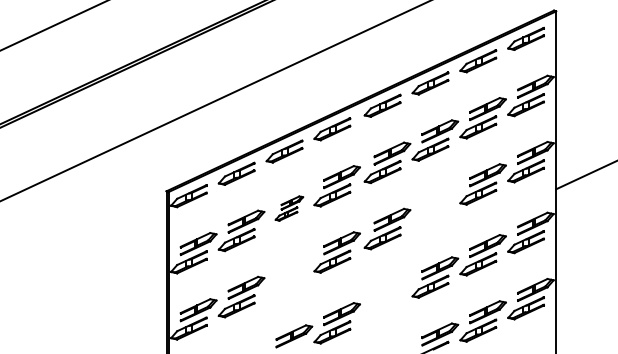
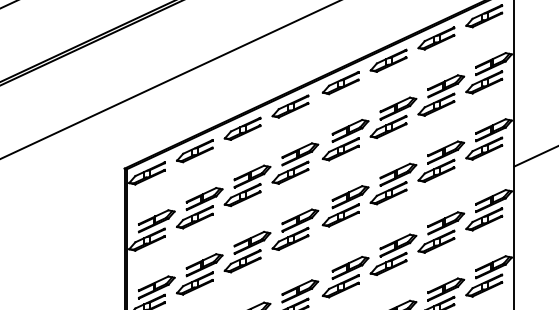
part: (435, 206) -> (393, 183), added
part: (289, 208) -> (247, 185), size x1.67
part: (289, 274) -> (247, 251), added
part: (387, 299) -> (345, 276), added

